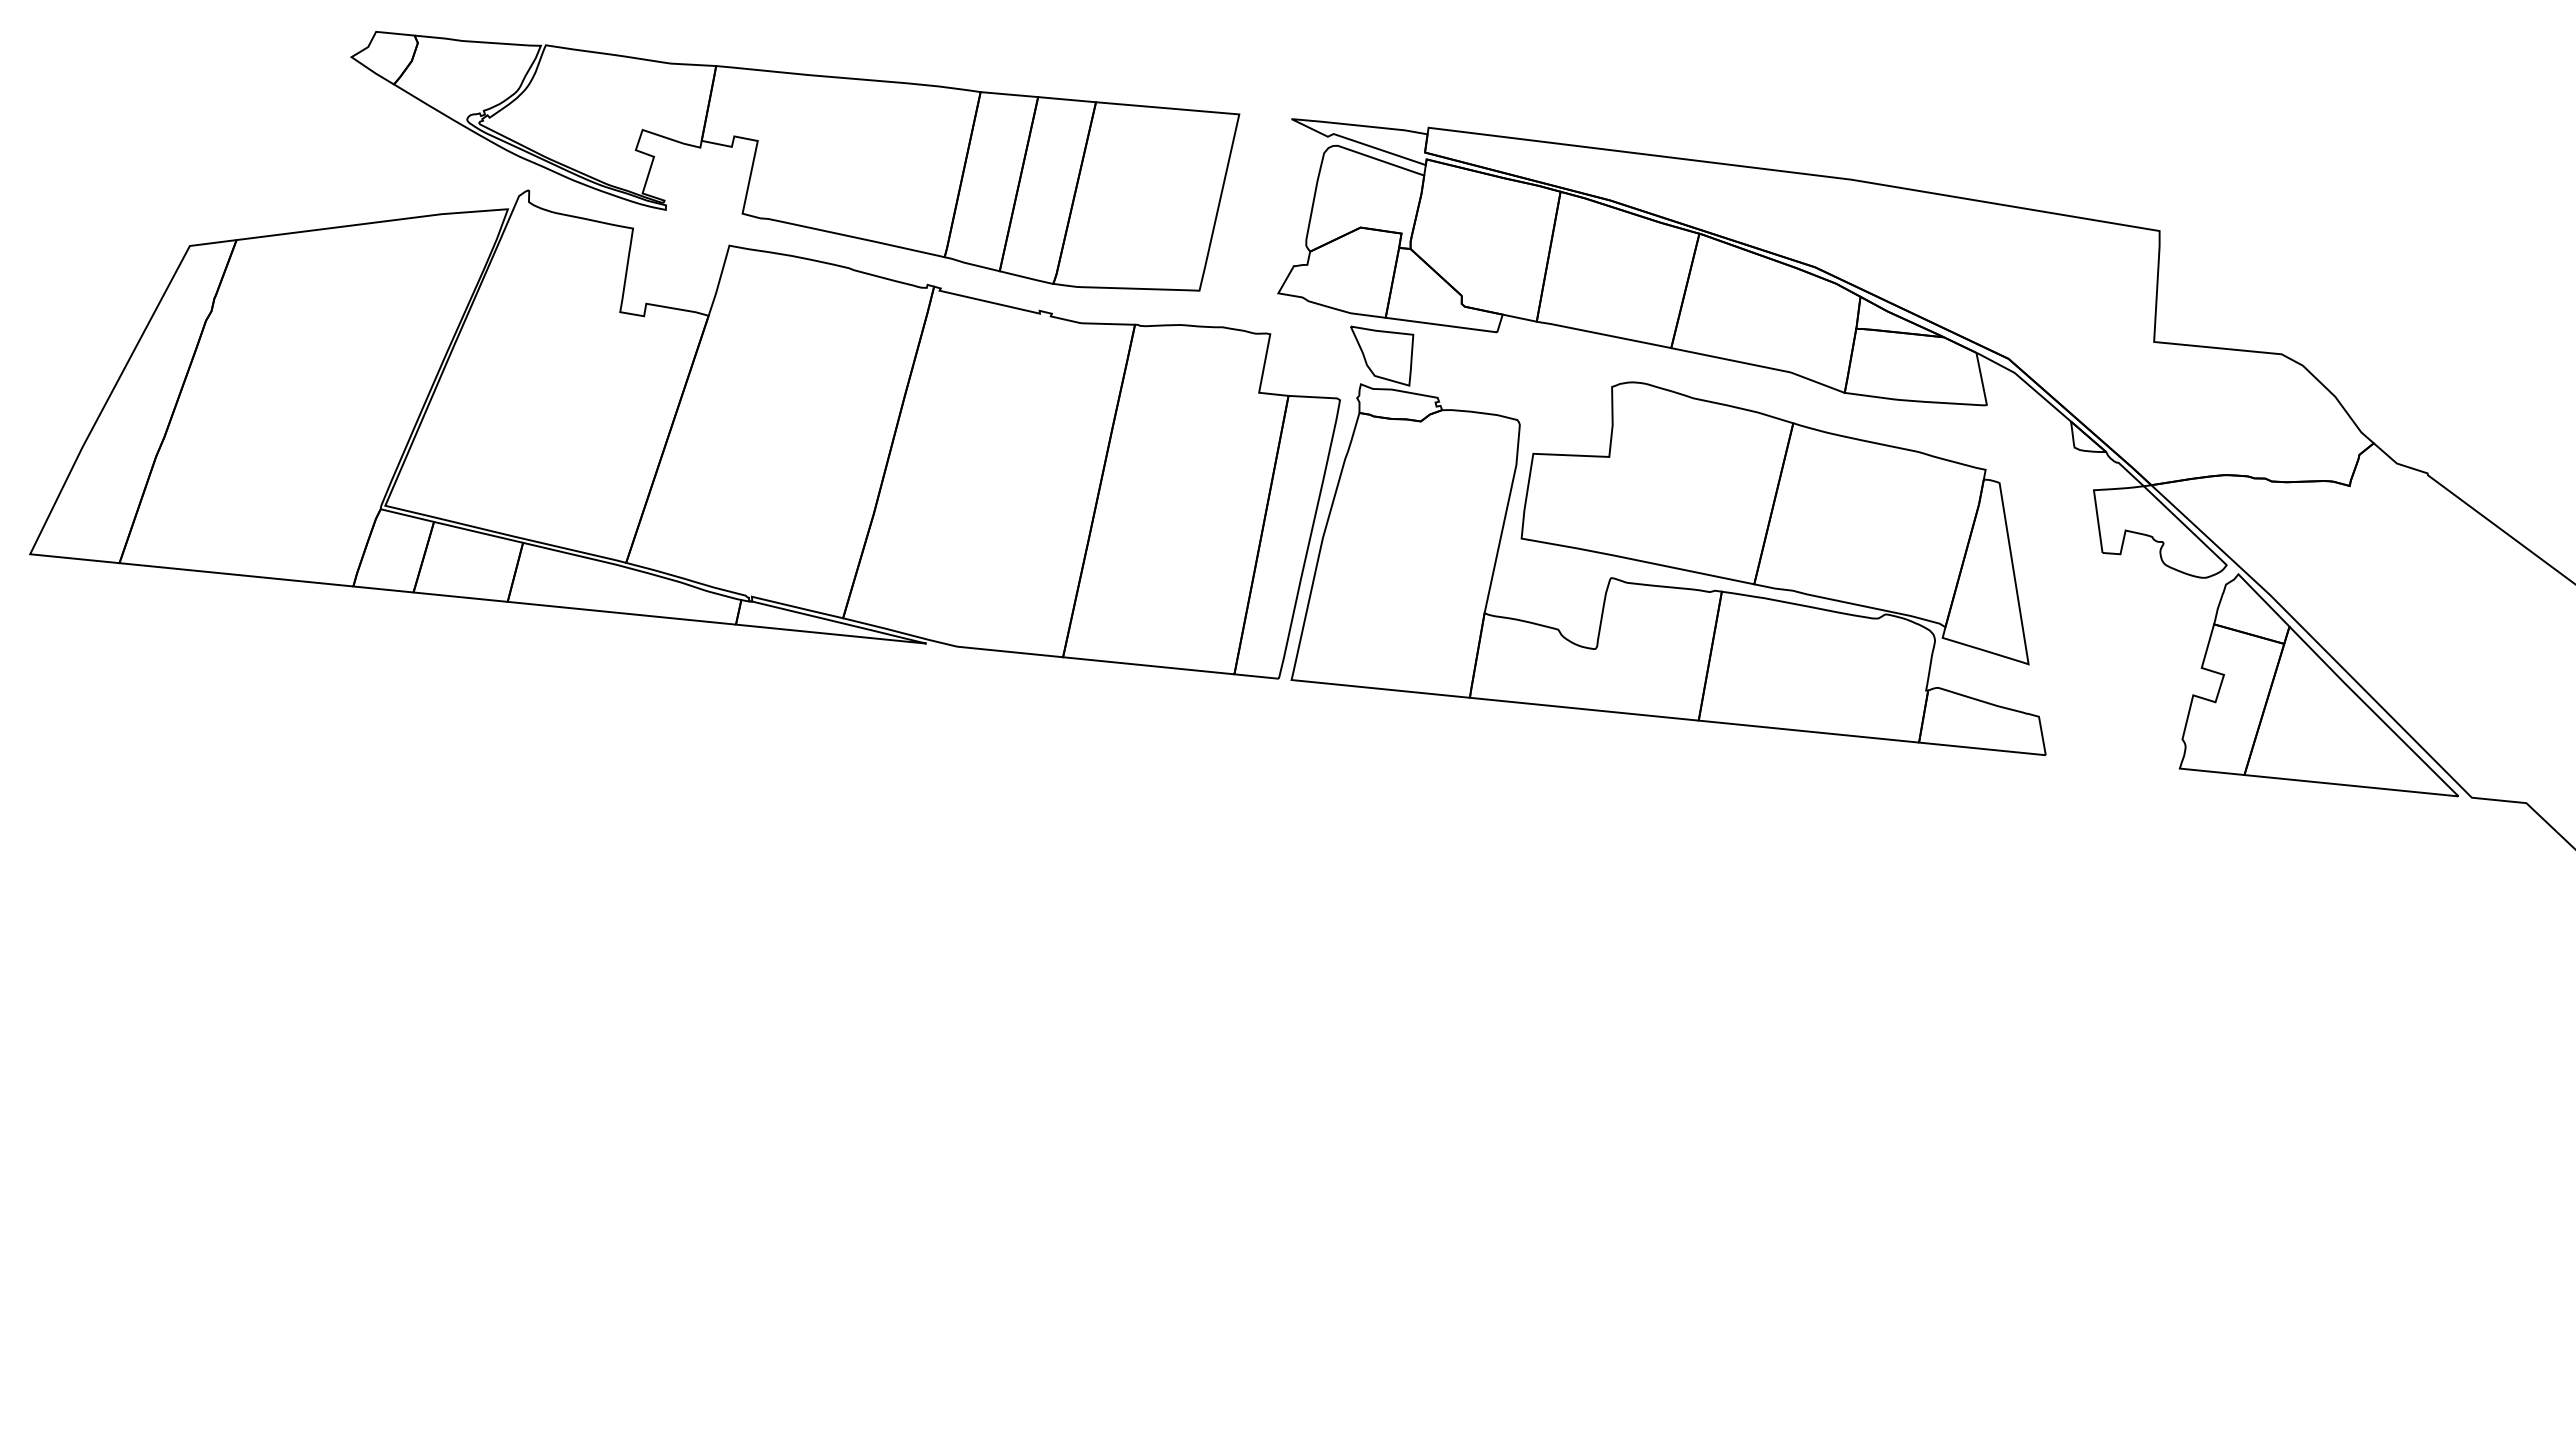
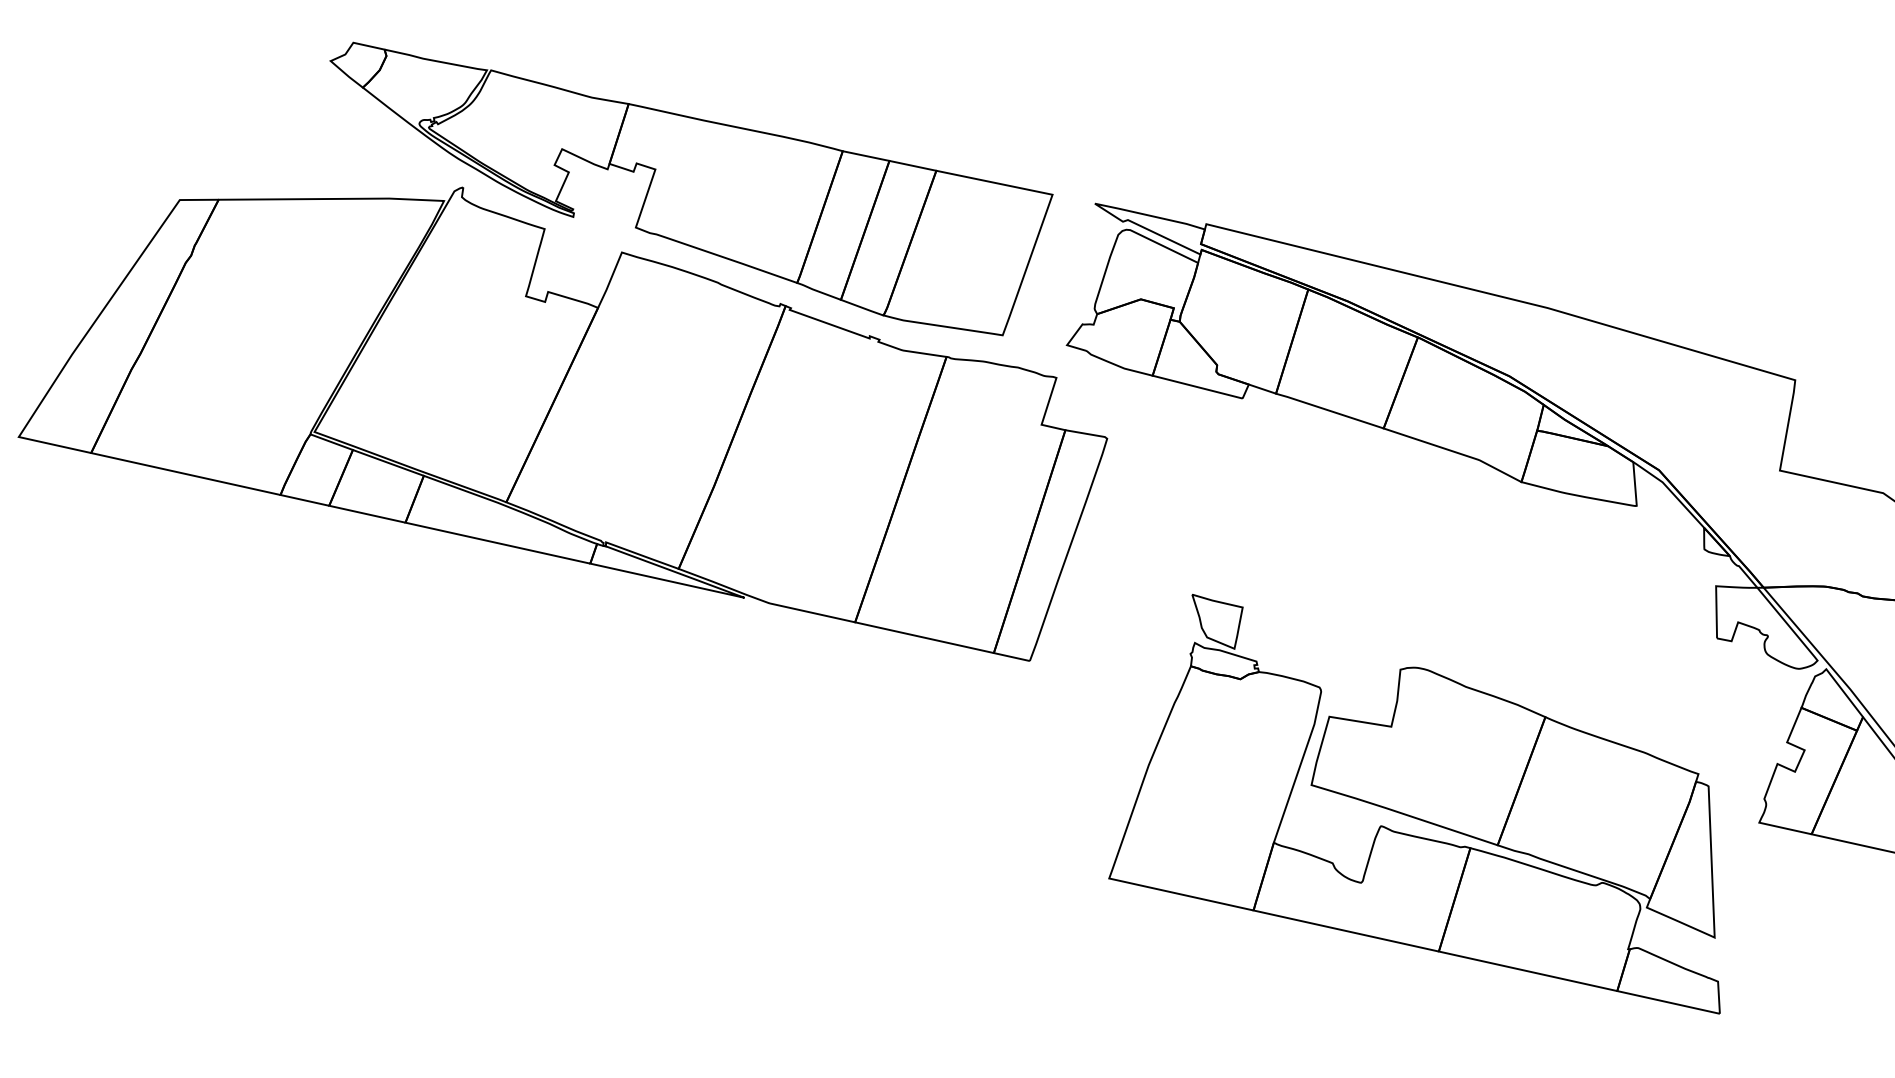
part: (1668, 540) -> (1431, 800), moved

